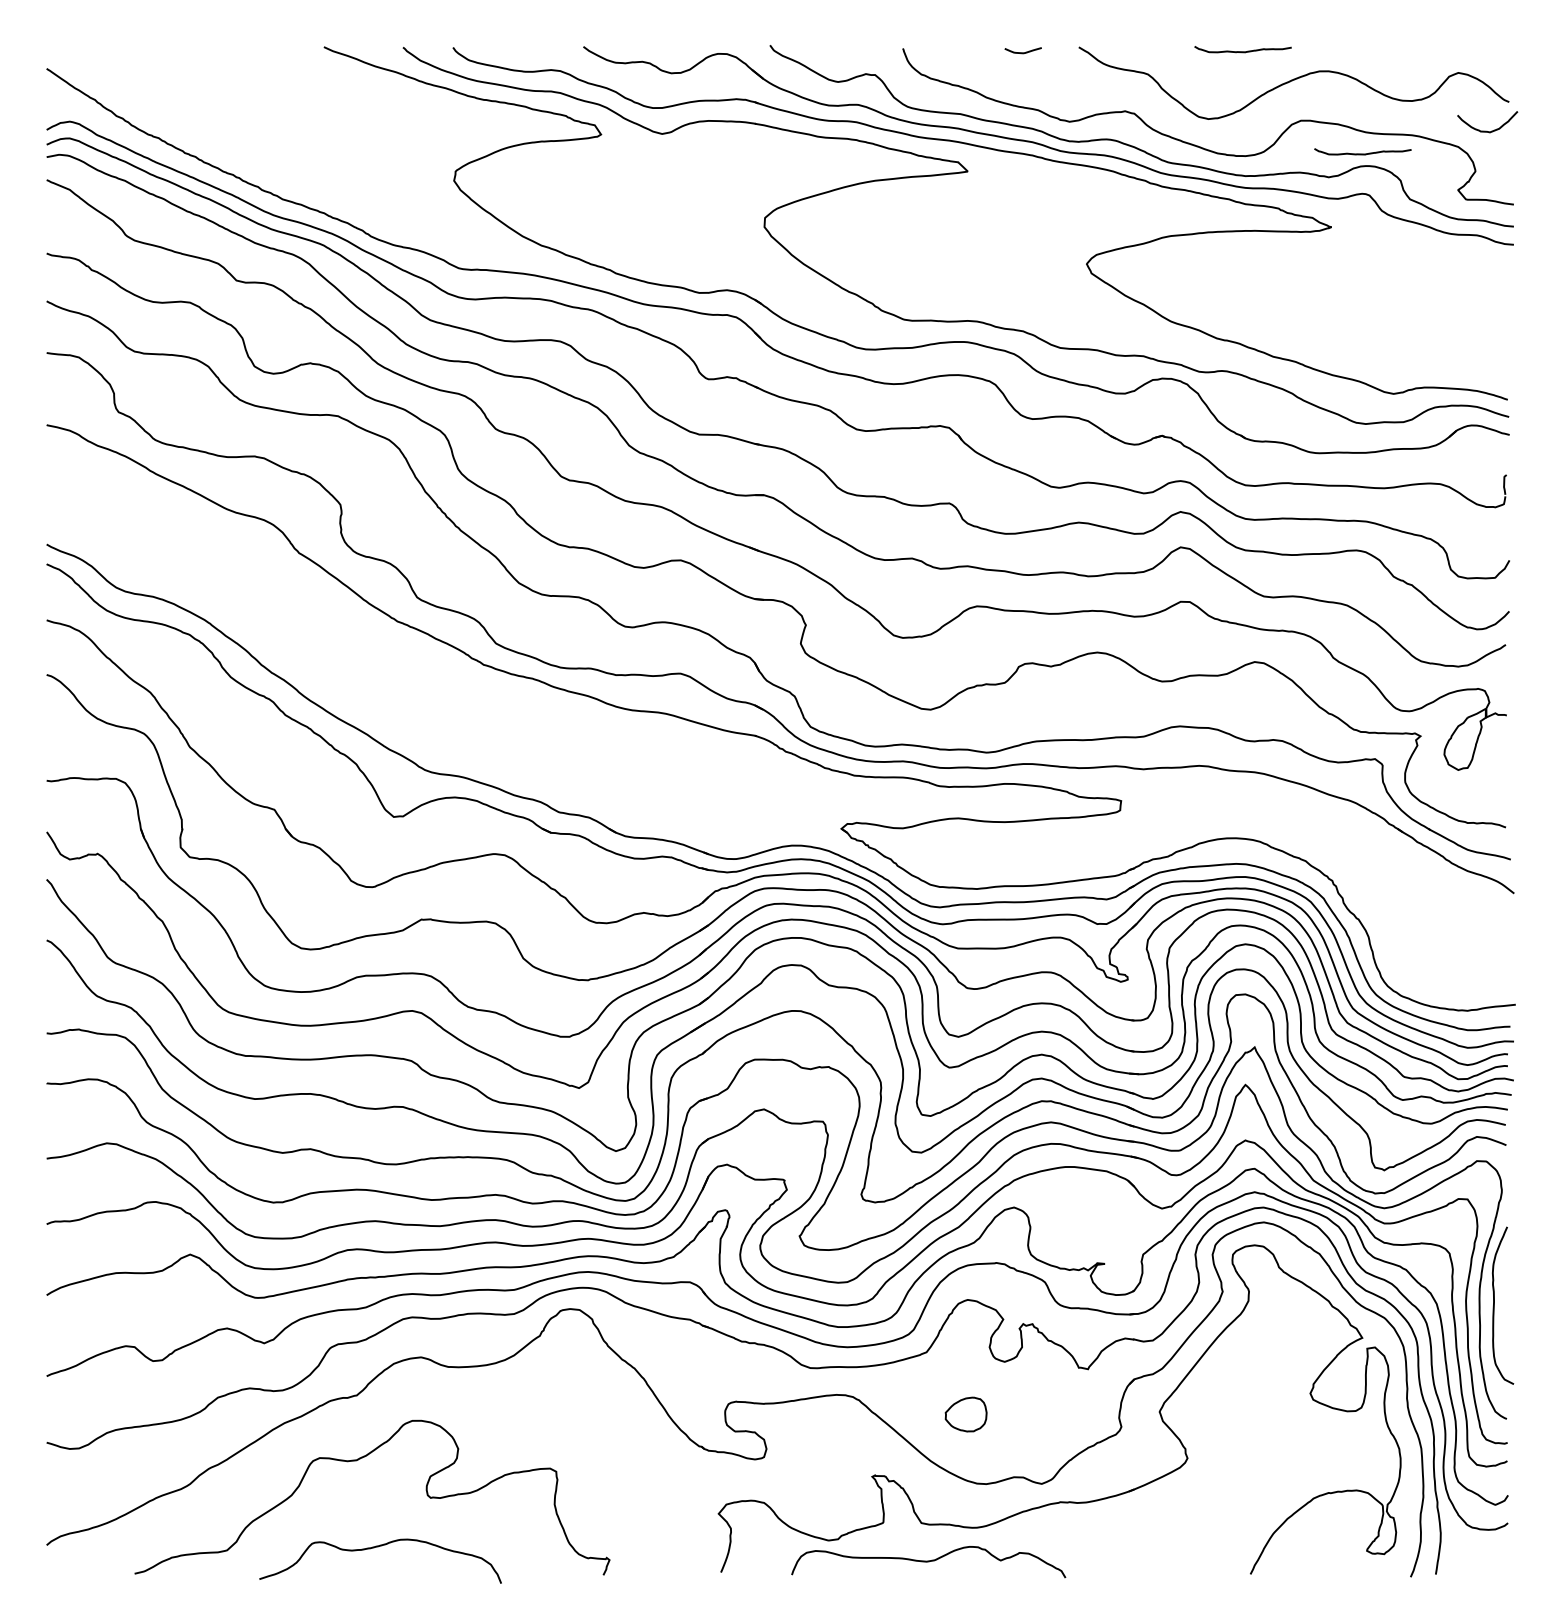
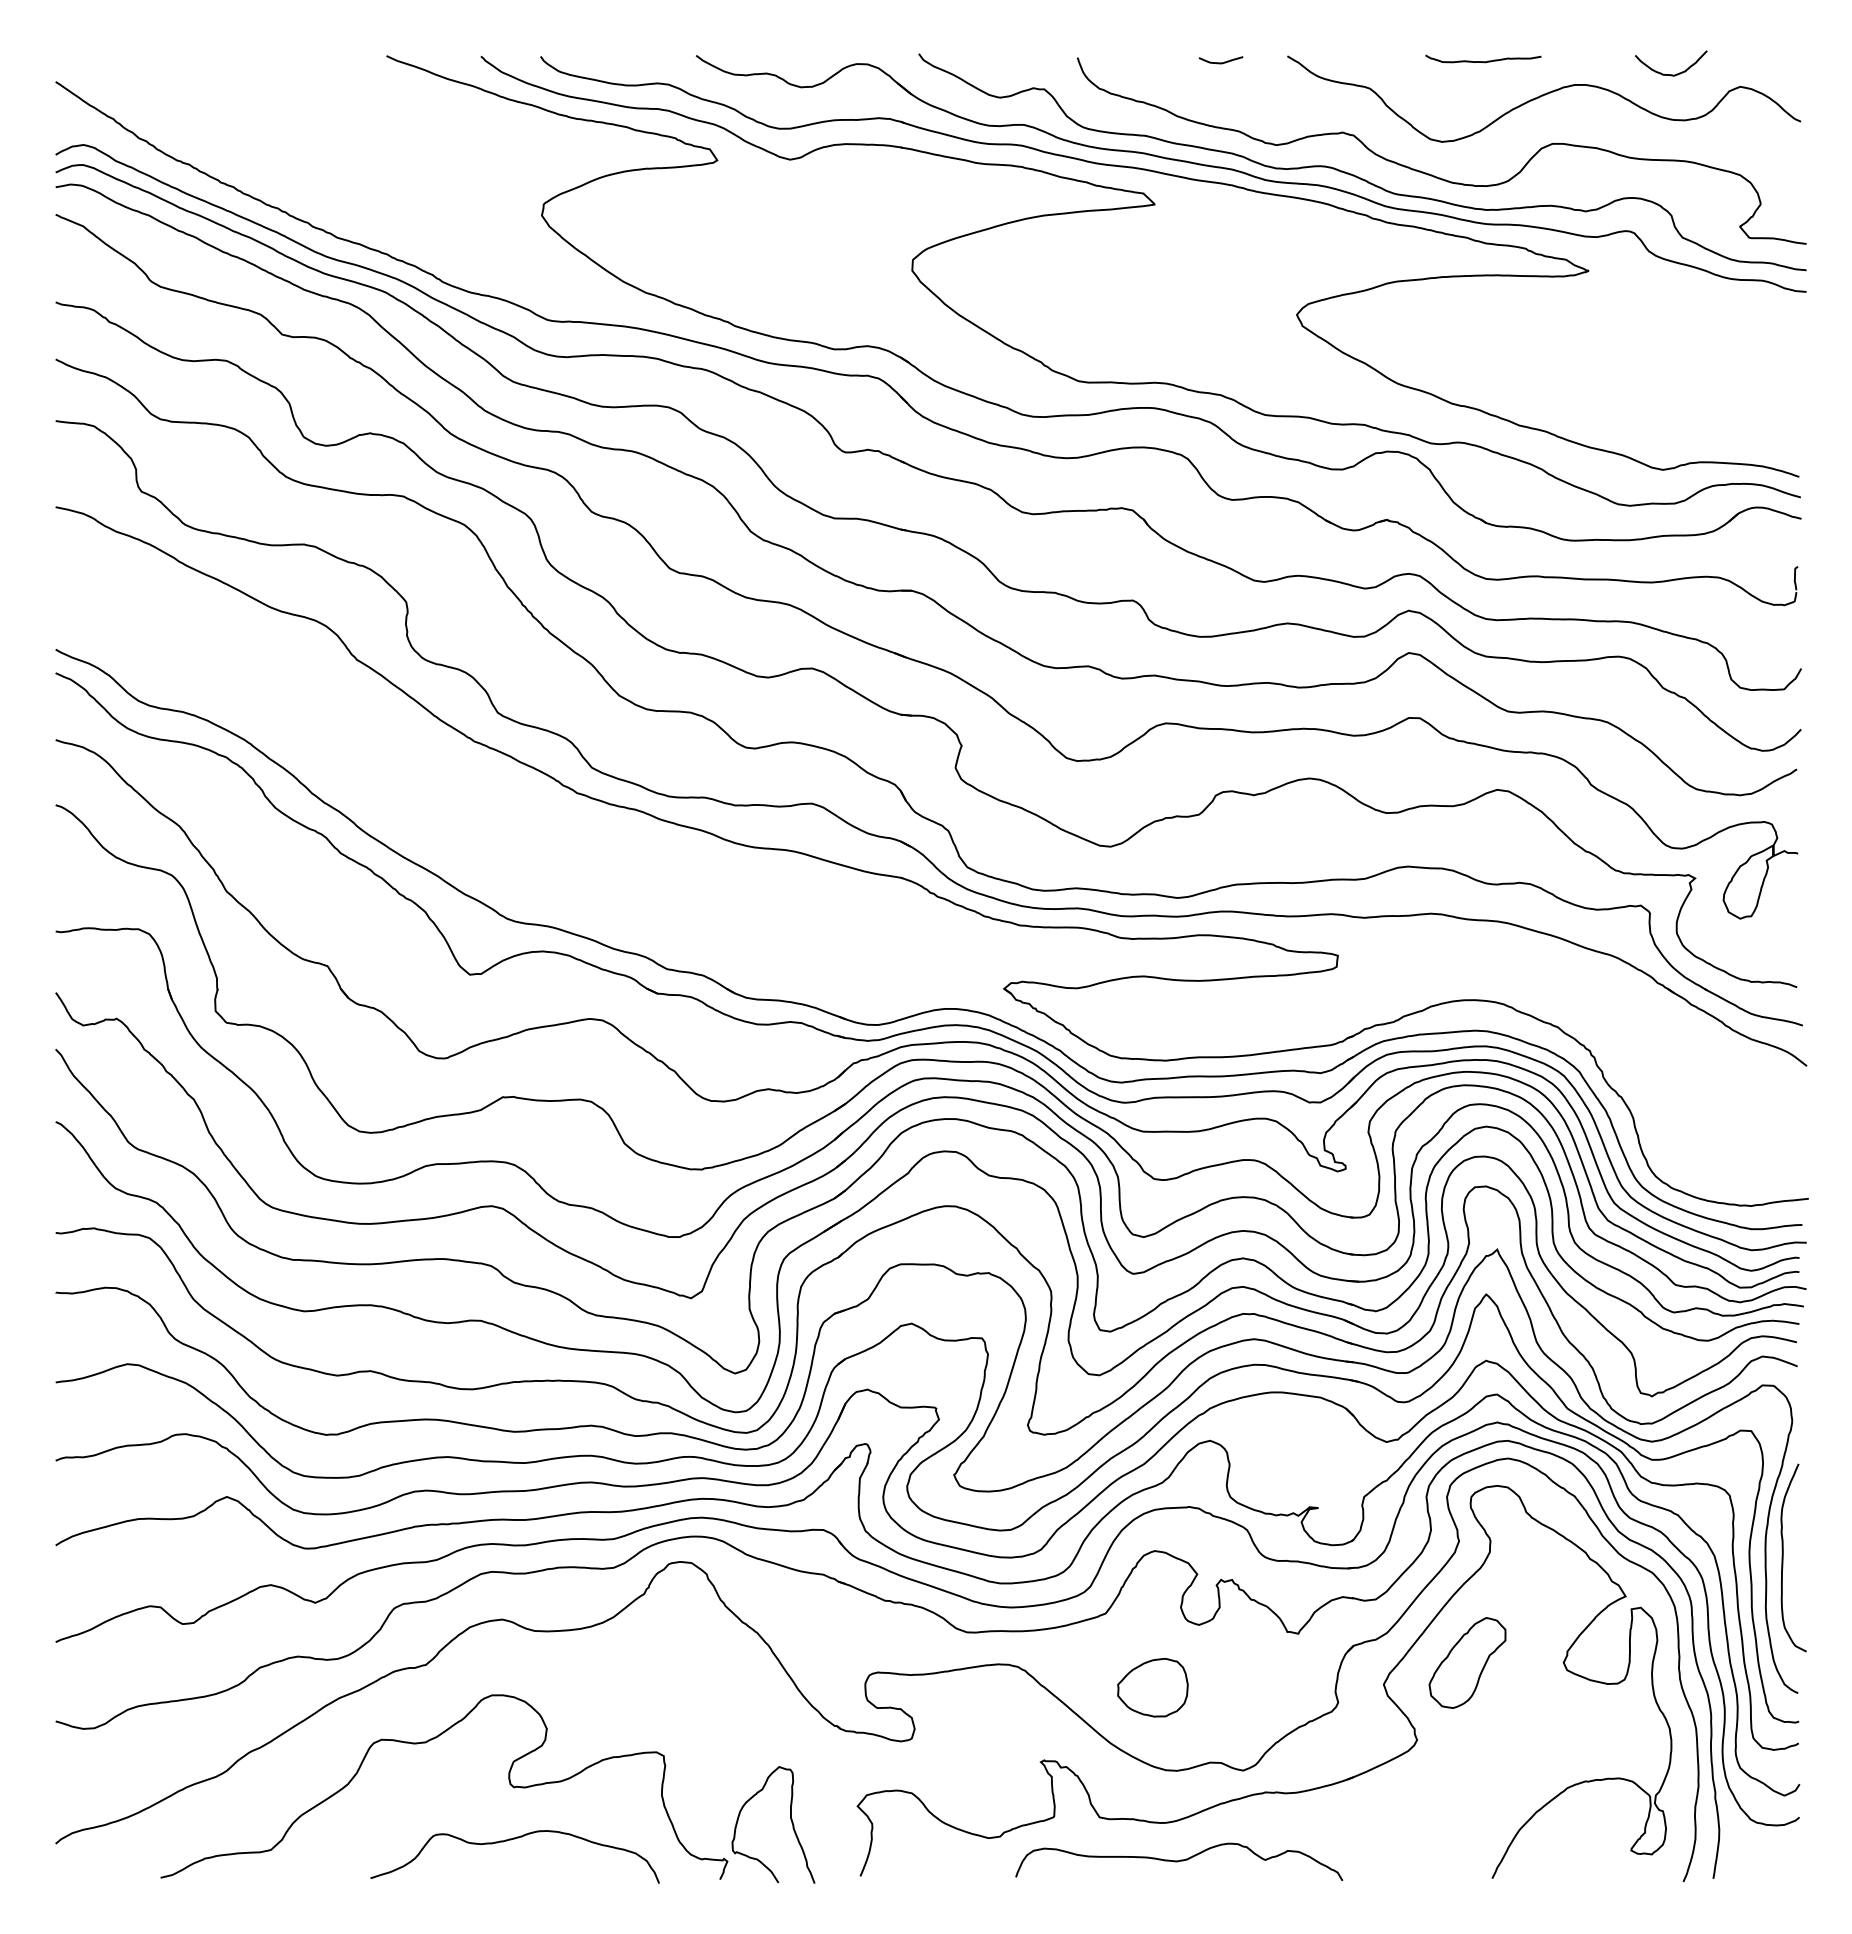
curve: (1487, 131) -> (1671, 74), moved
curve: (1363, 153) -> (1626, 183), removed
part: (1229, 1393) -> (1467, 1662), added
part: (965, 1414) -> (1152, 1687), size x1.43
curve: (662, 1525) -> (790, 1820), added
curve: (377, 1547) -> (511, 1840), moved
curve: (928, 1561) -> (1179, 1861), moved

